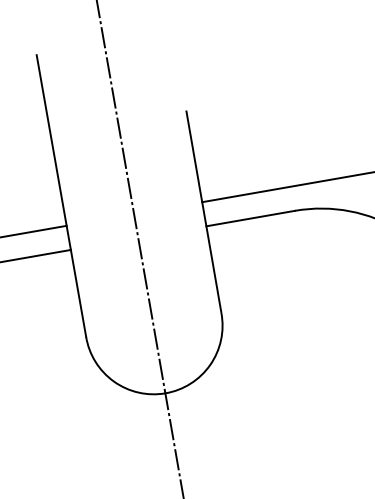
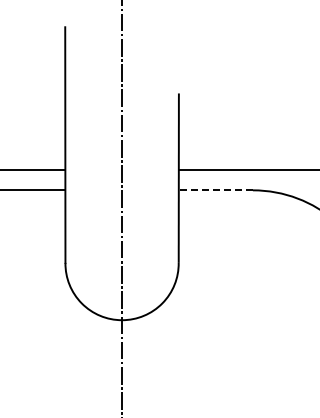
line: (250, 218) -> (215, 190), solid -> dashed

